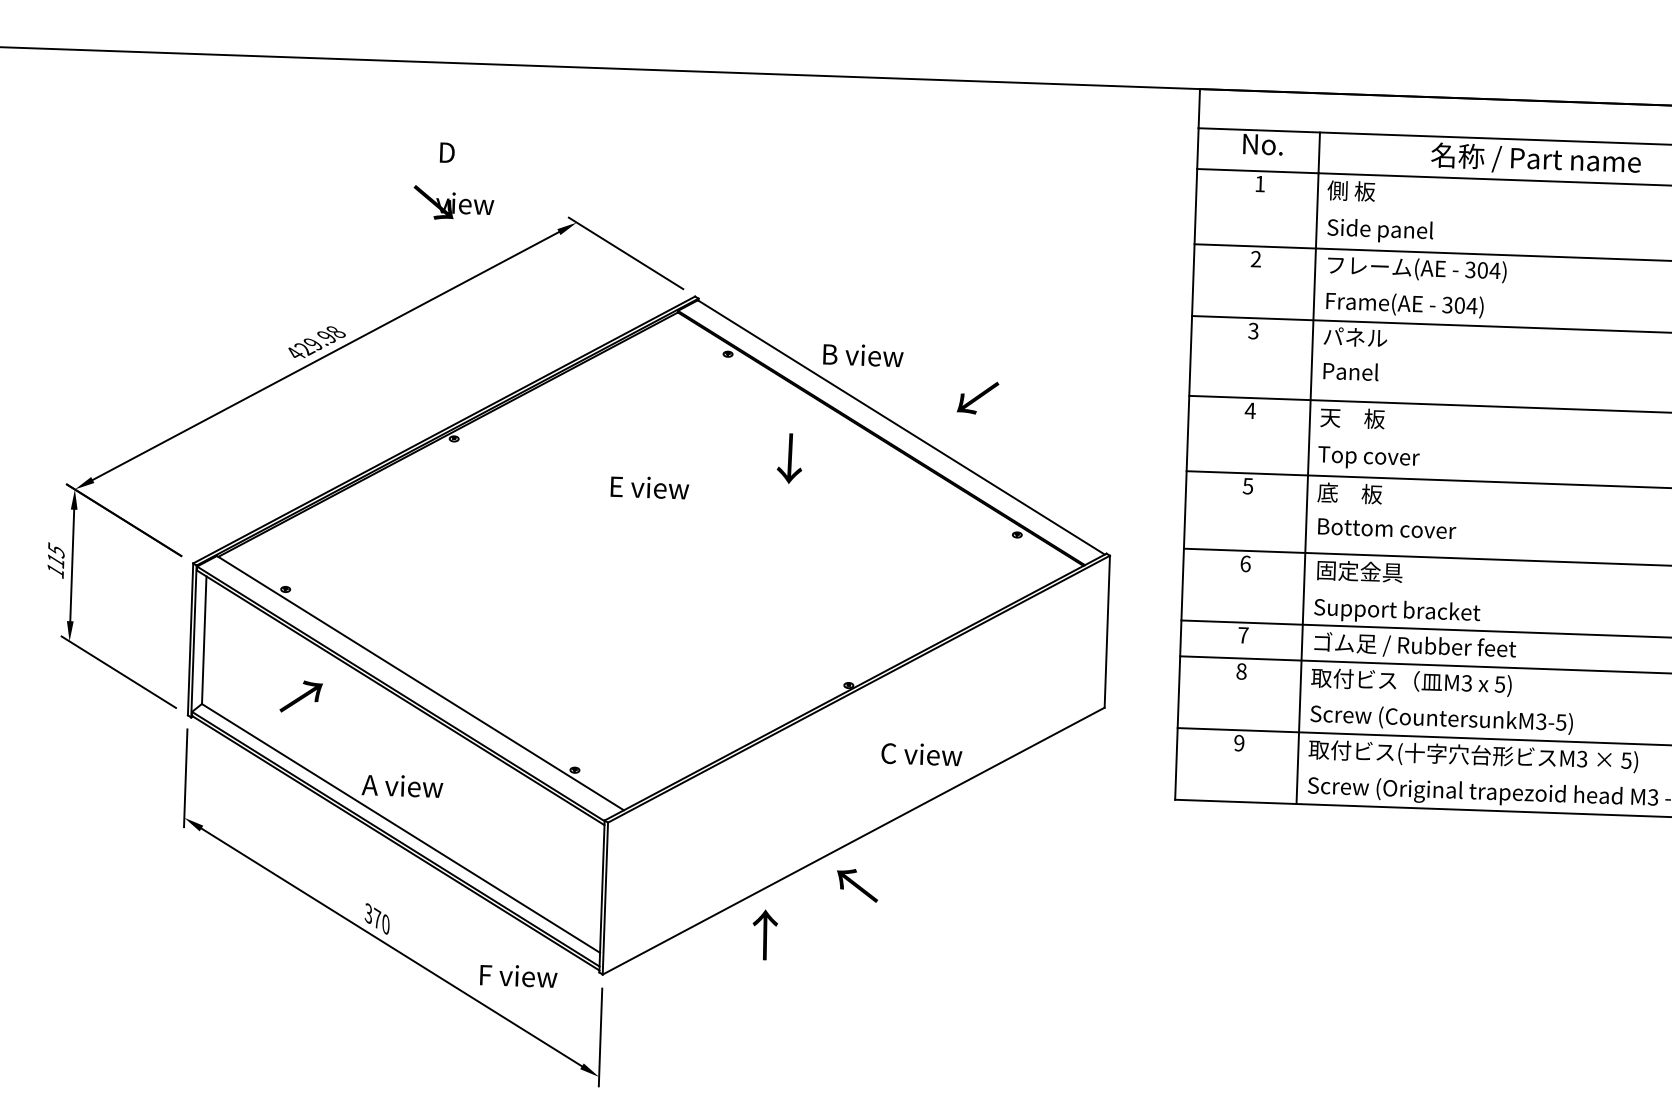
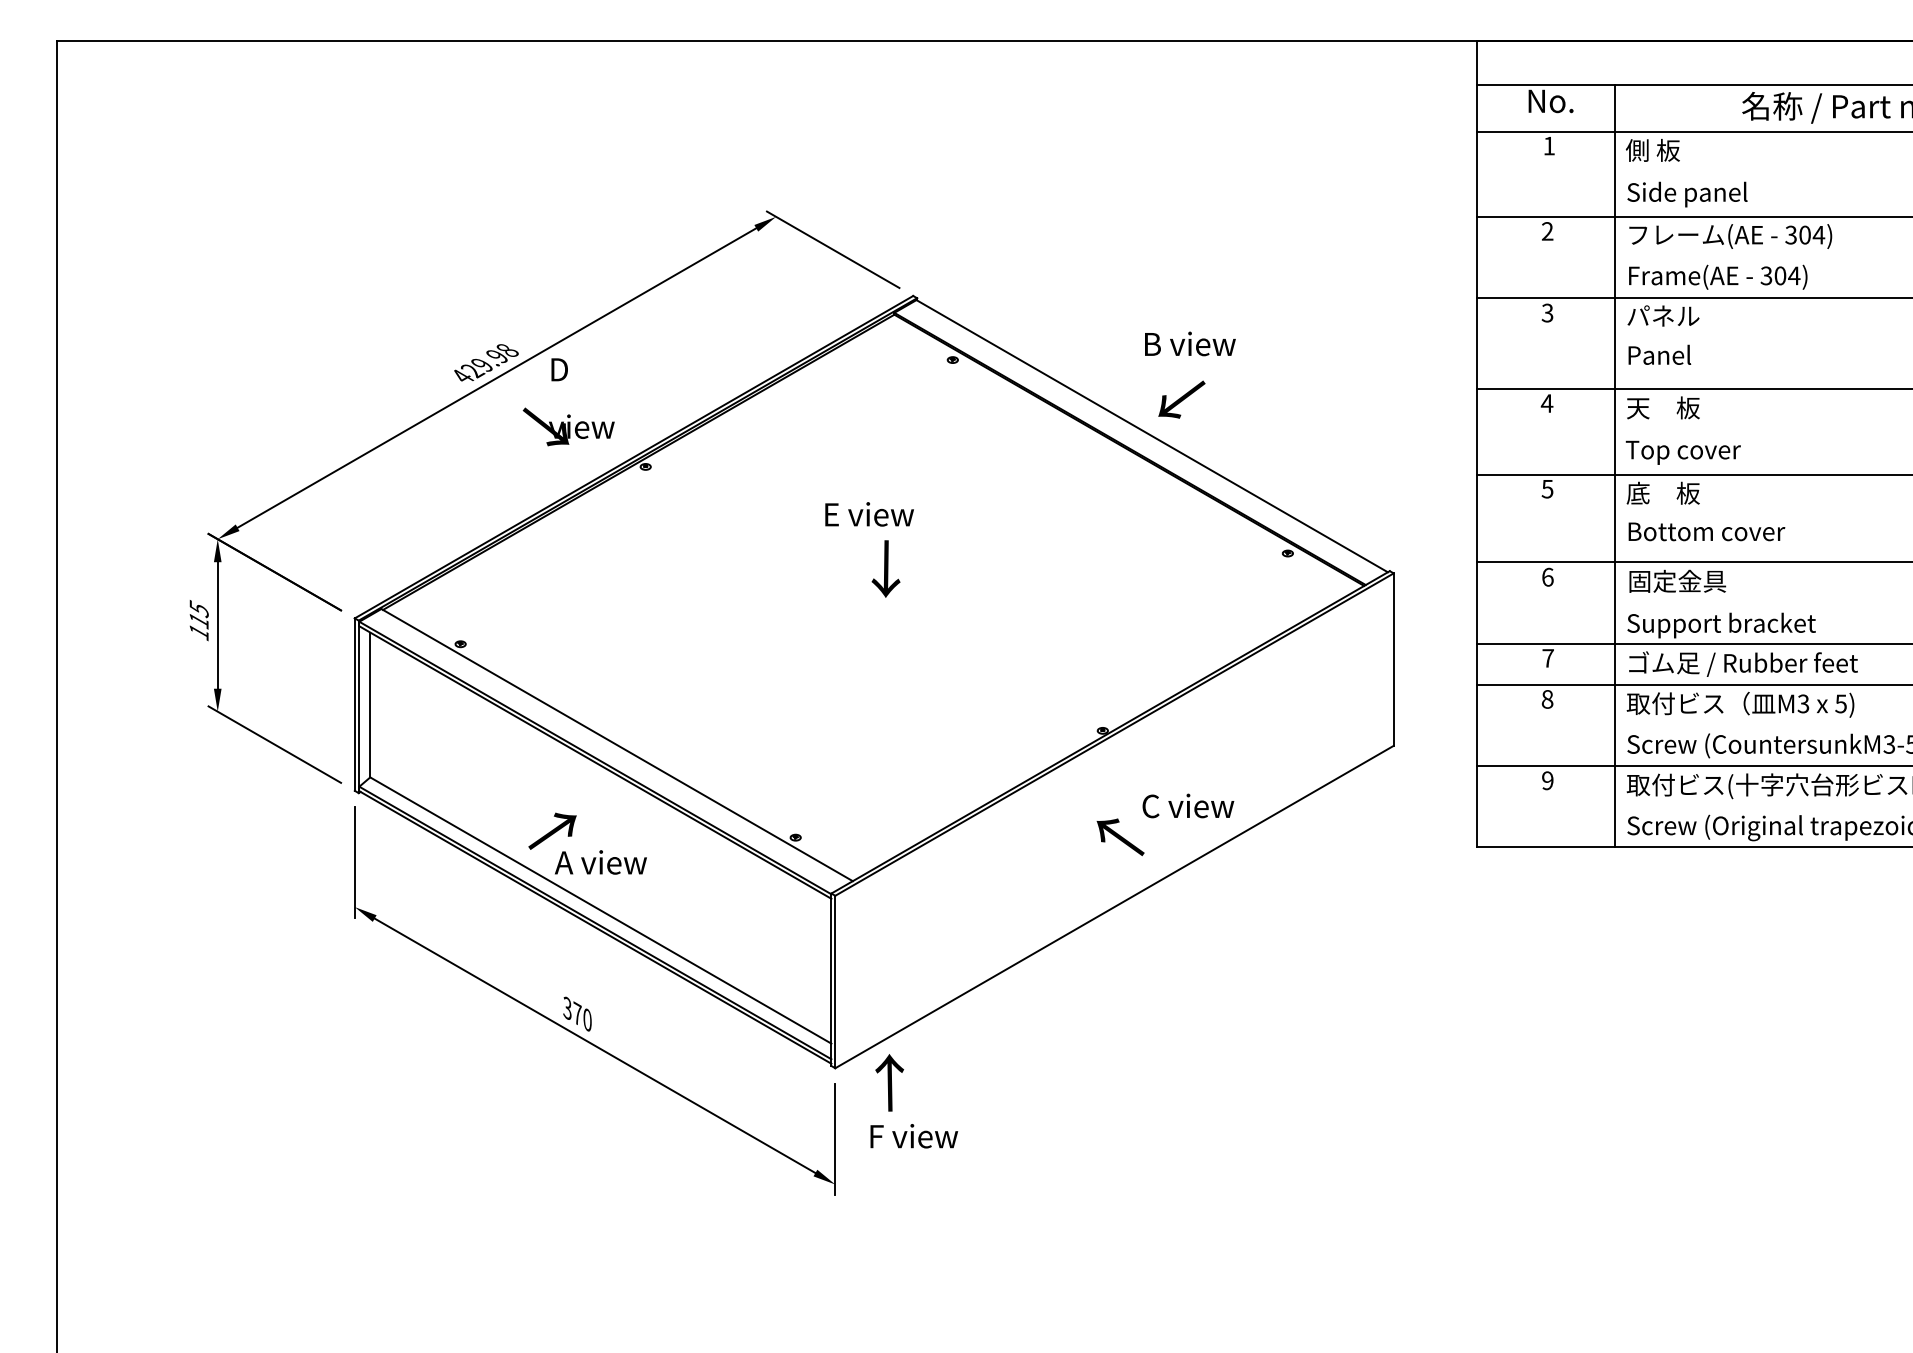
text: (454, 181) -> (568, 402), moved
text: (863, 354) -> (1190, 343), moved
text: (977, 397) -> (1181, 399), moved
text: (789, 458) -> (885, 568), moved
text: (301, 696) -> (552, 830), moved
text: (857, 885) -> (1120, 837), moved
text: (764, 934) -> (889, 1082), moved
text: (519, 976) -> (914, 1136), moved

